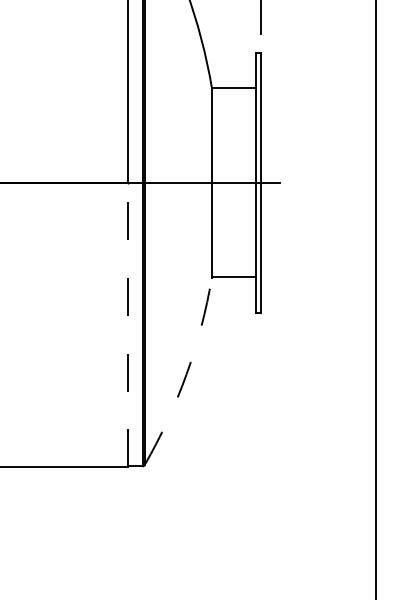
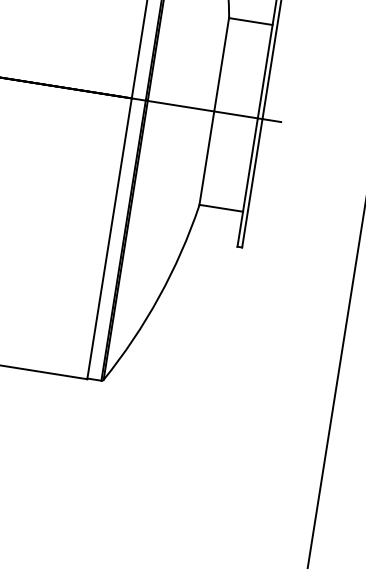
line: (128, 324) -> (109, 238), dashed -> solid
arc: (186, 374) -> (159, 296), dashed -> solid

